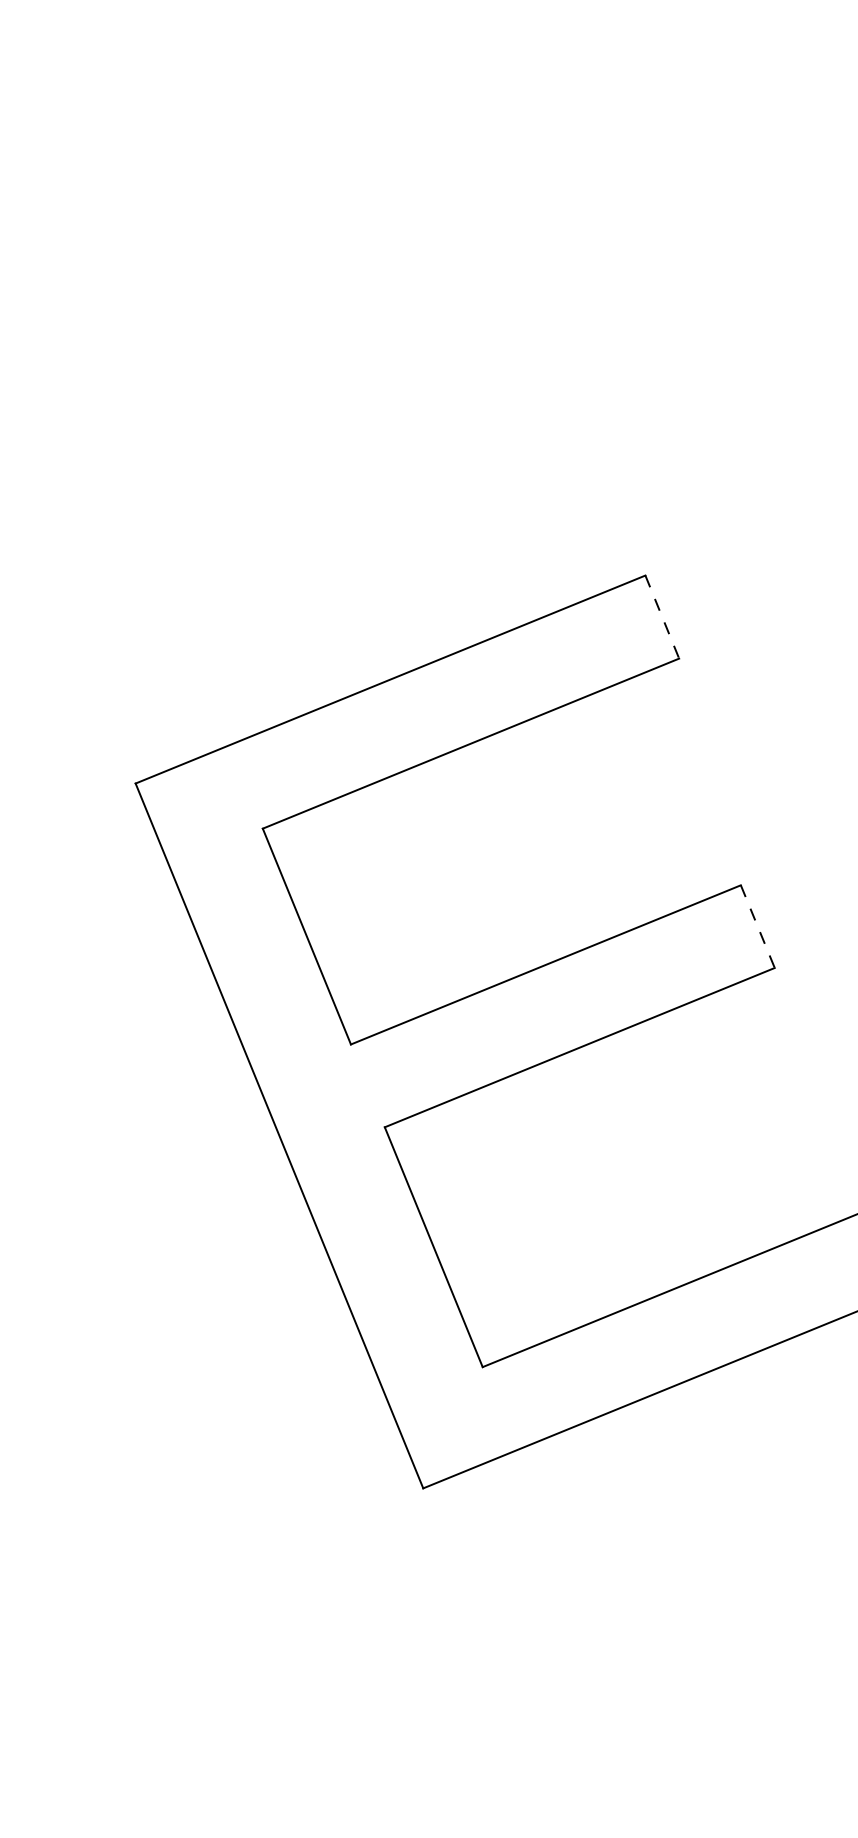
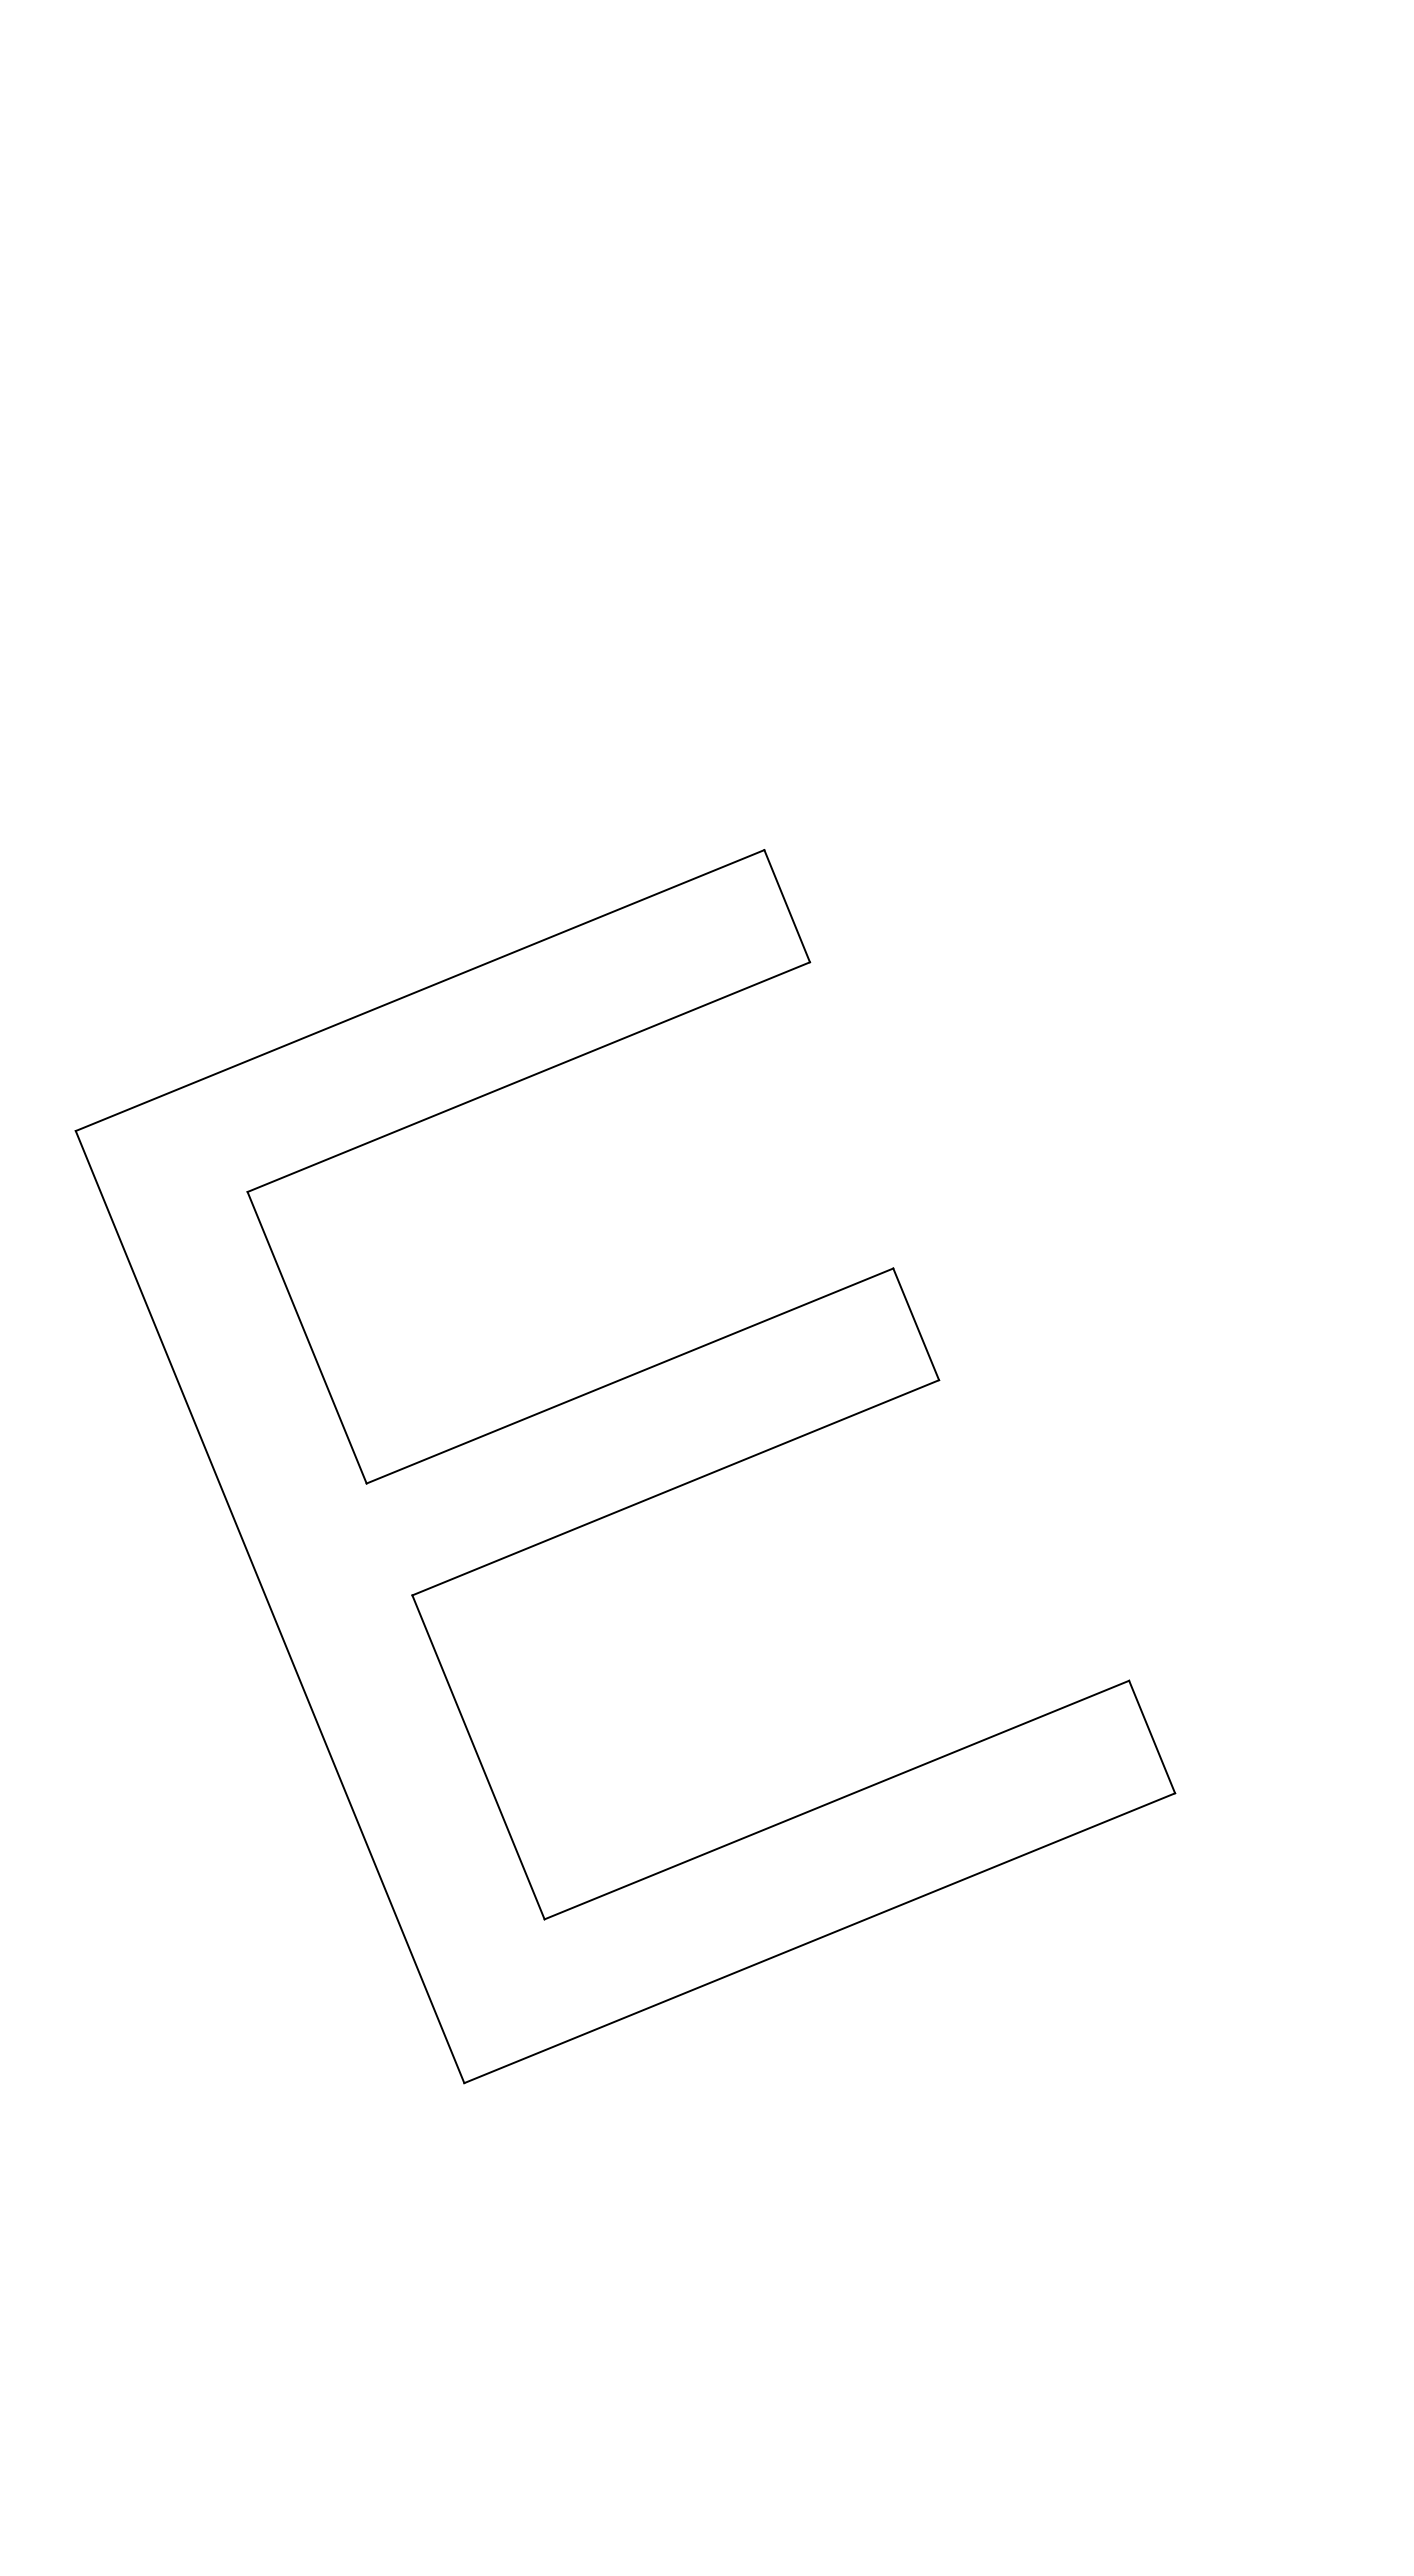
line: (662, 617) -> (787, 906), dashed -> solid
line: (758, 926) -> (916, 1324), dashed -> solid

